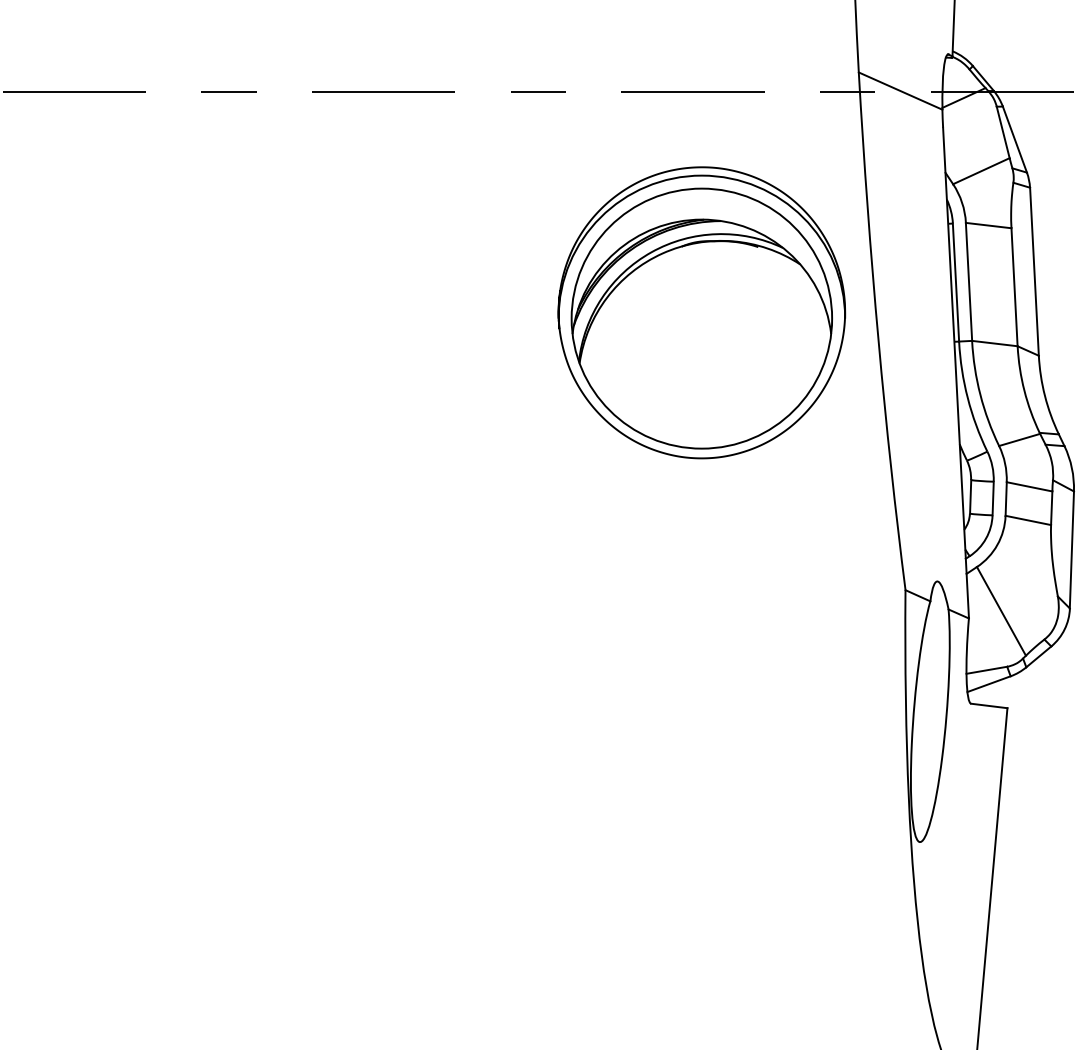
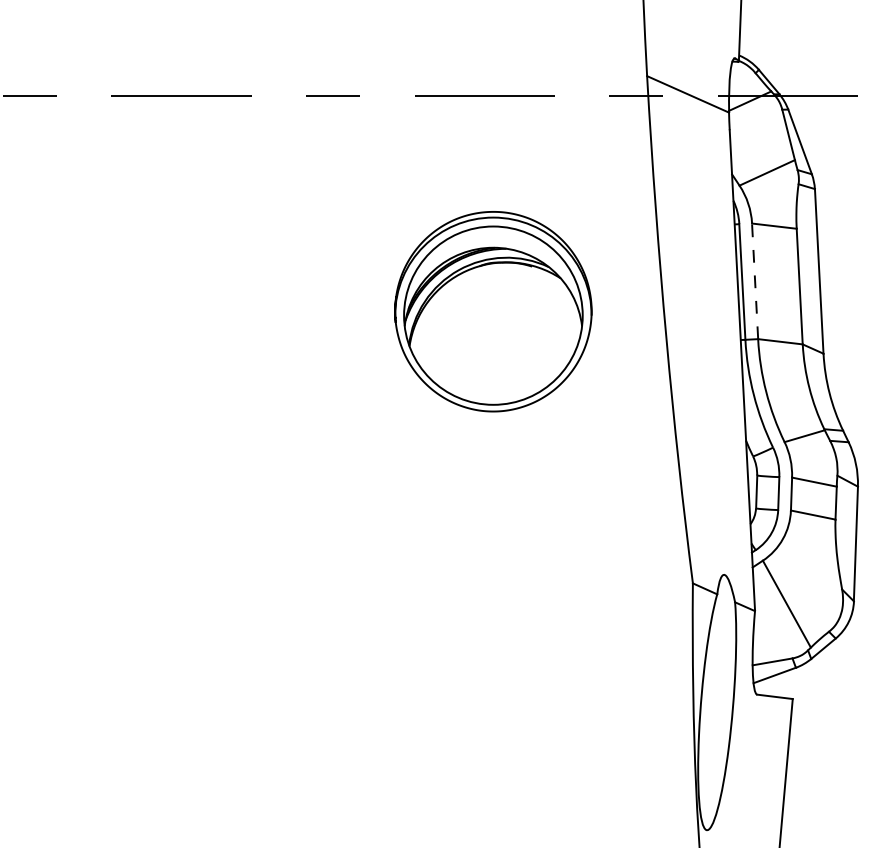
line: (968, 281) -> (754, 280), solid -> dashed
part: (701, 312) -> (492, 311), size x0.7

